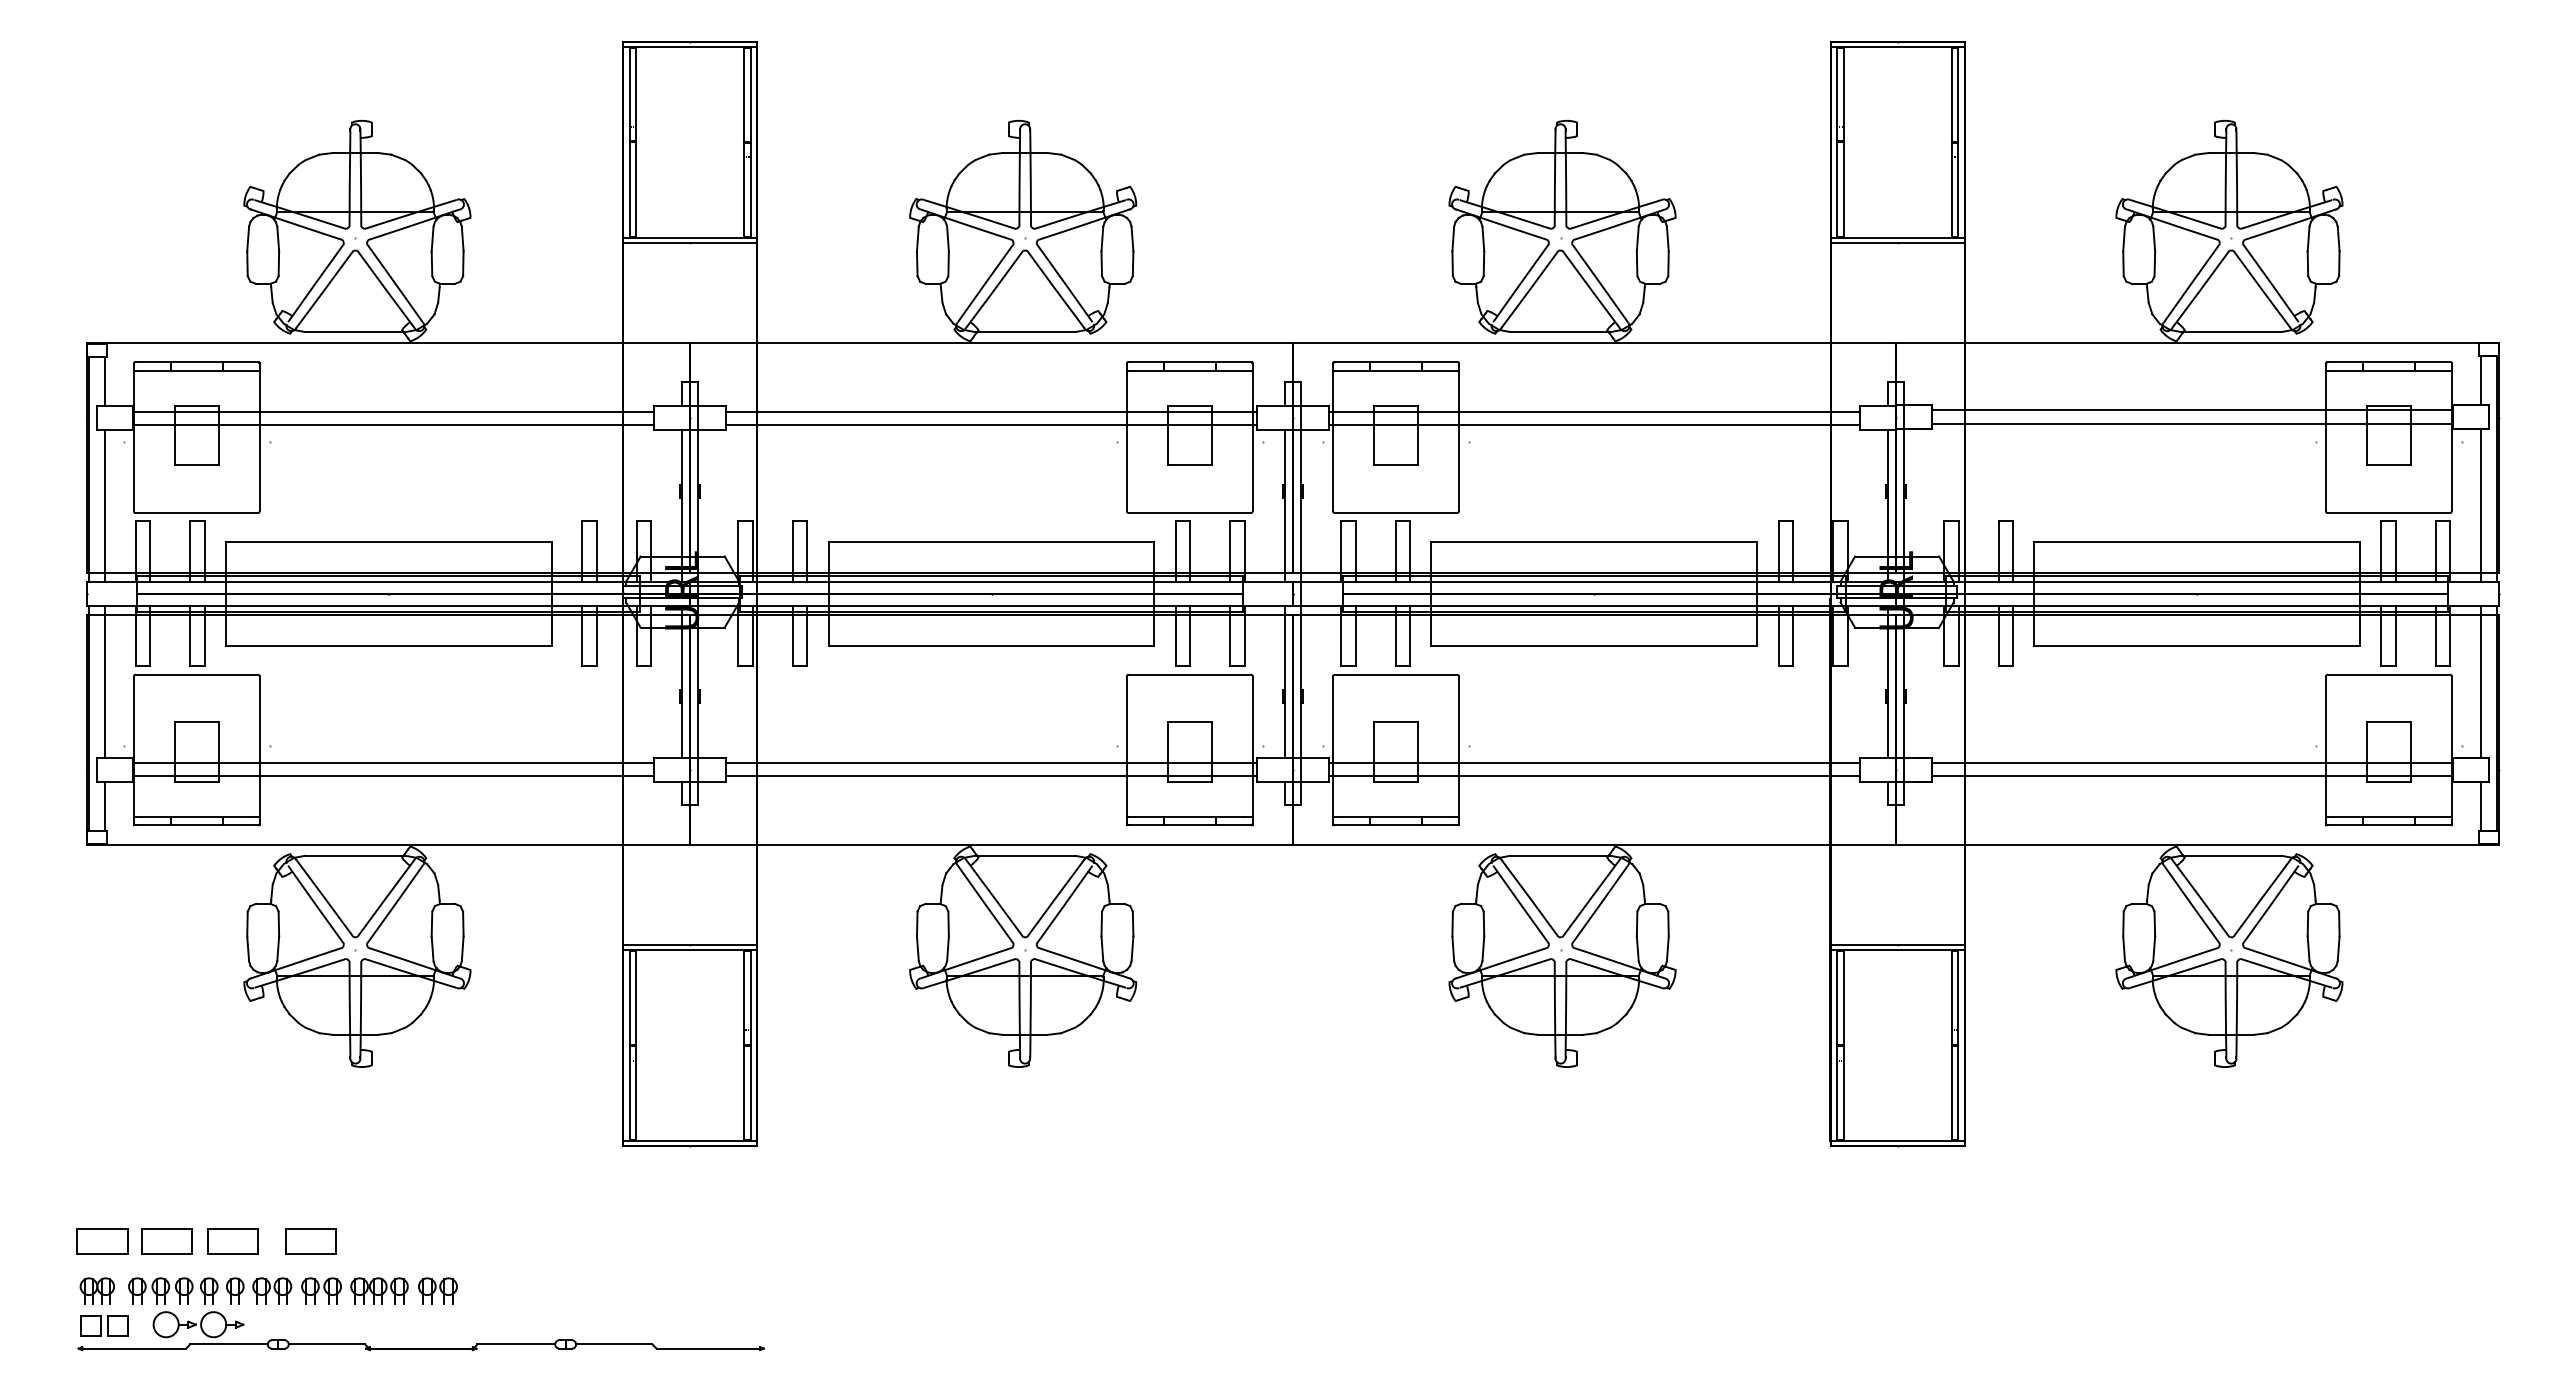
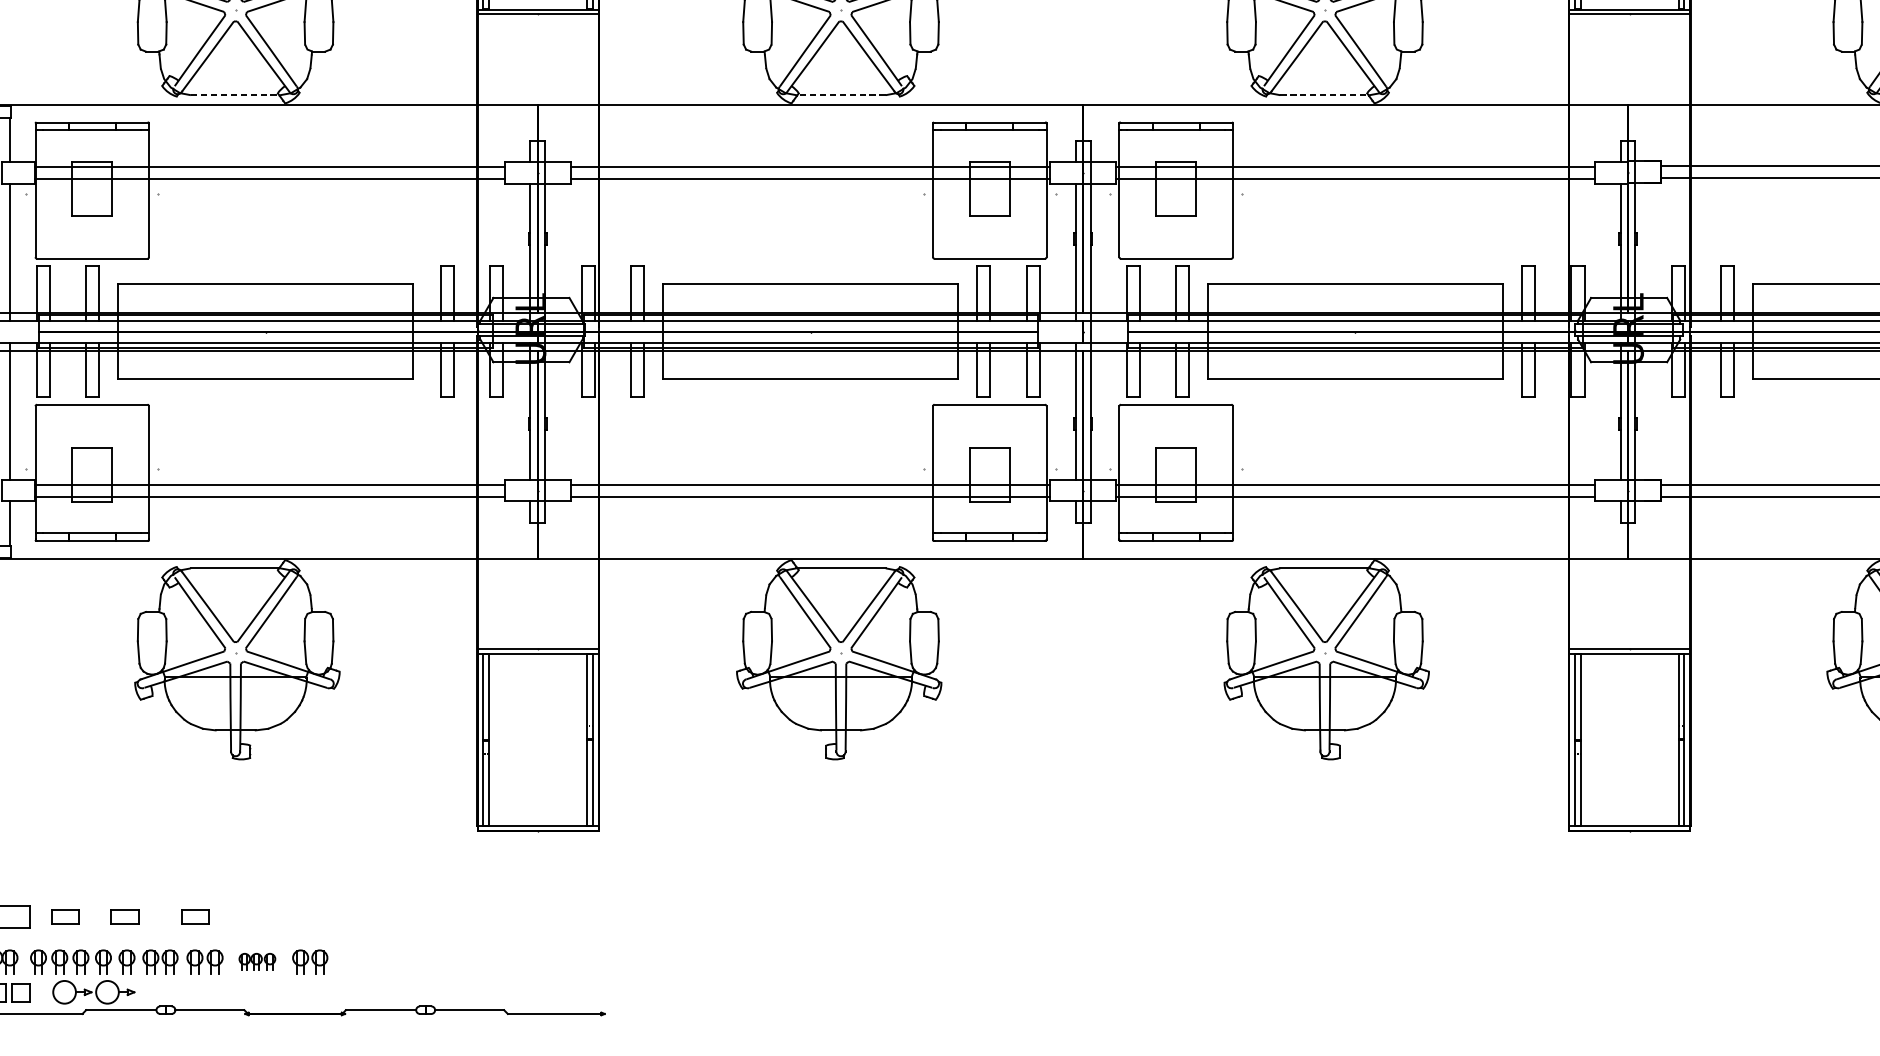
line: (355, 332) -> (235, 95), solid -> dashed
line: (1024, 332) -> (840, 95), solid -> dashed
line: (1561, 332) -> (1325, 95), solid -> dashed
part: (166, 1241) -> (64, 917), size x0.6
part: (232, 1241) -> (124, 917), size x0.6
part: (310, 1241) -> (195, 917), size x0.6
part: (379, 1290) -> (257, 961), size x0.7

